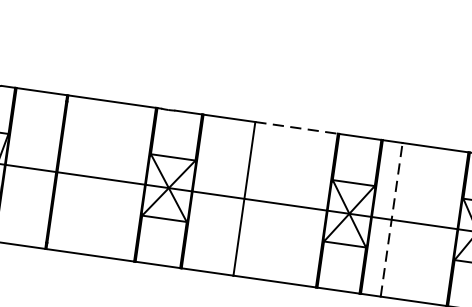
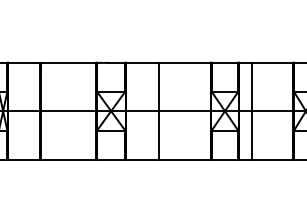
line: (296, 127) -> (184, 62), dashed -> solid
line: (391, 218) -> (251, 110), dashed -> solid

